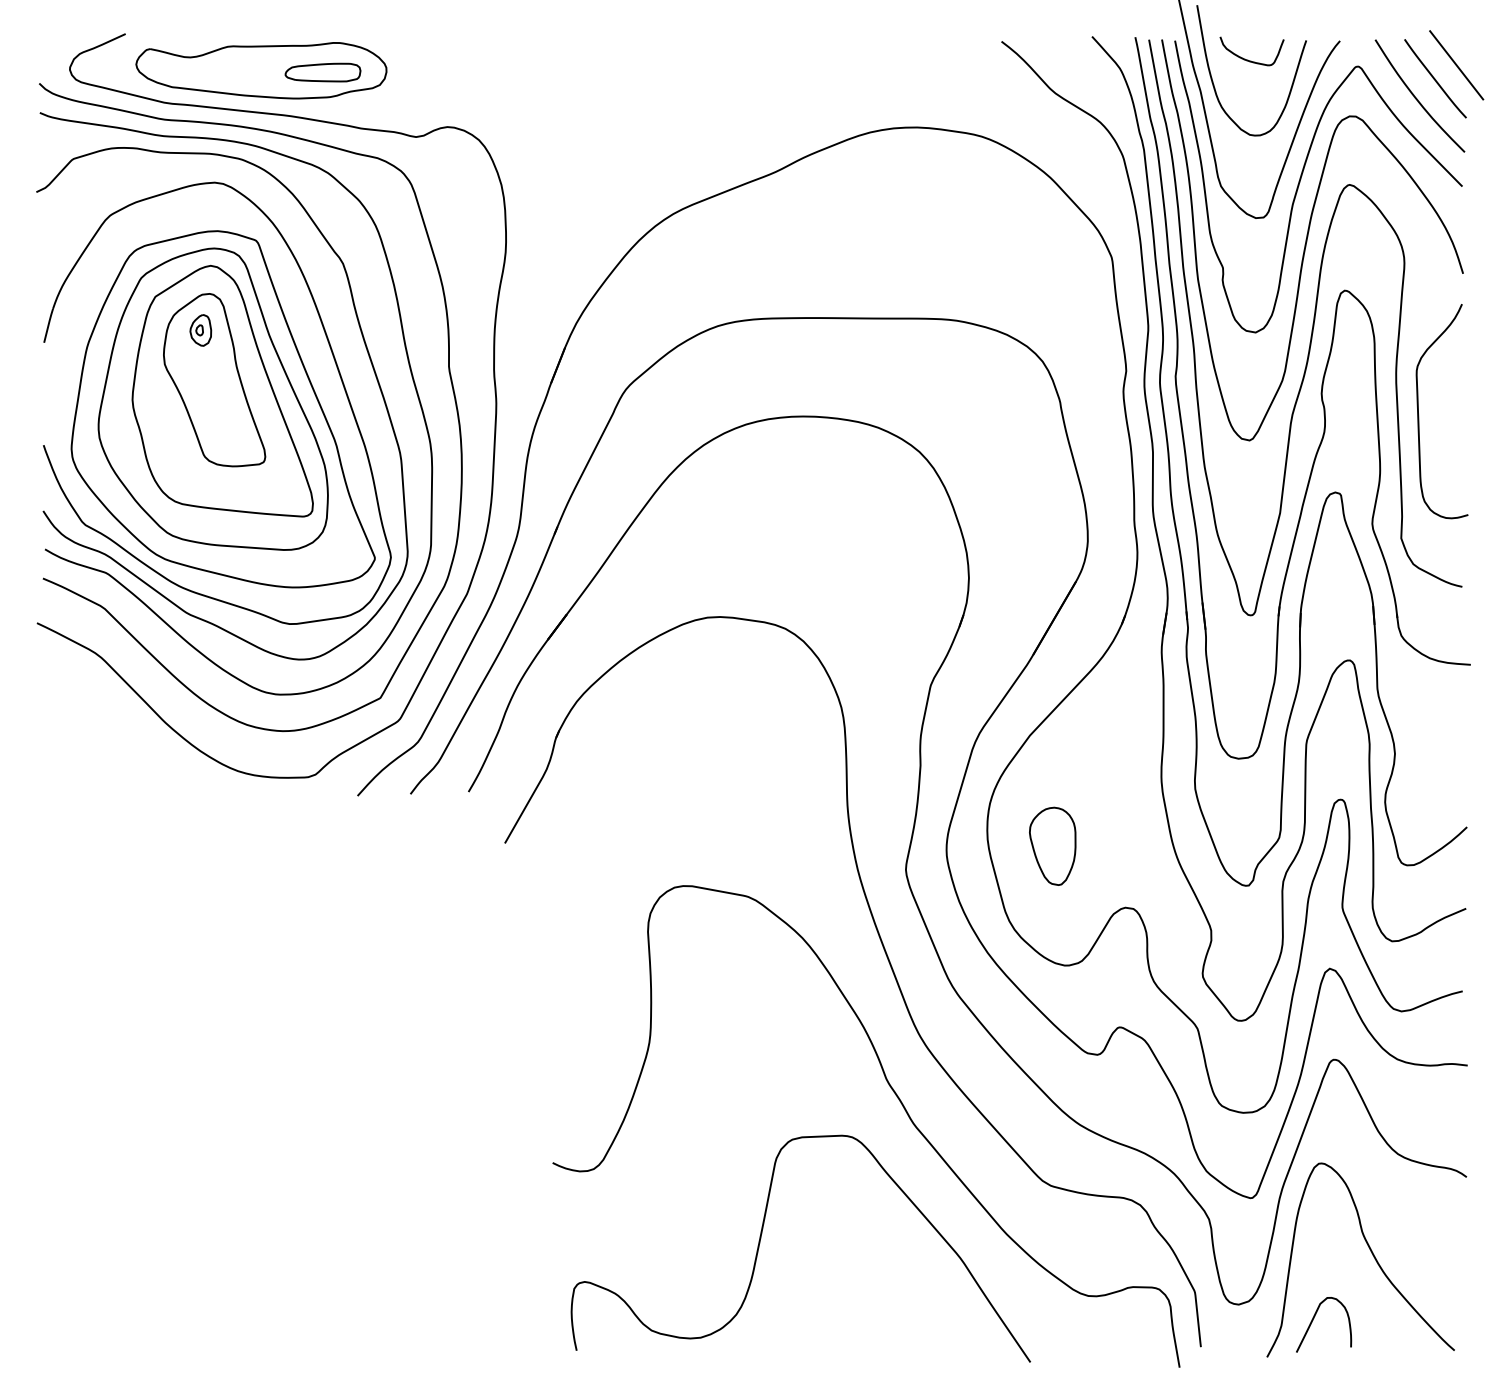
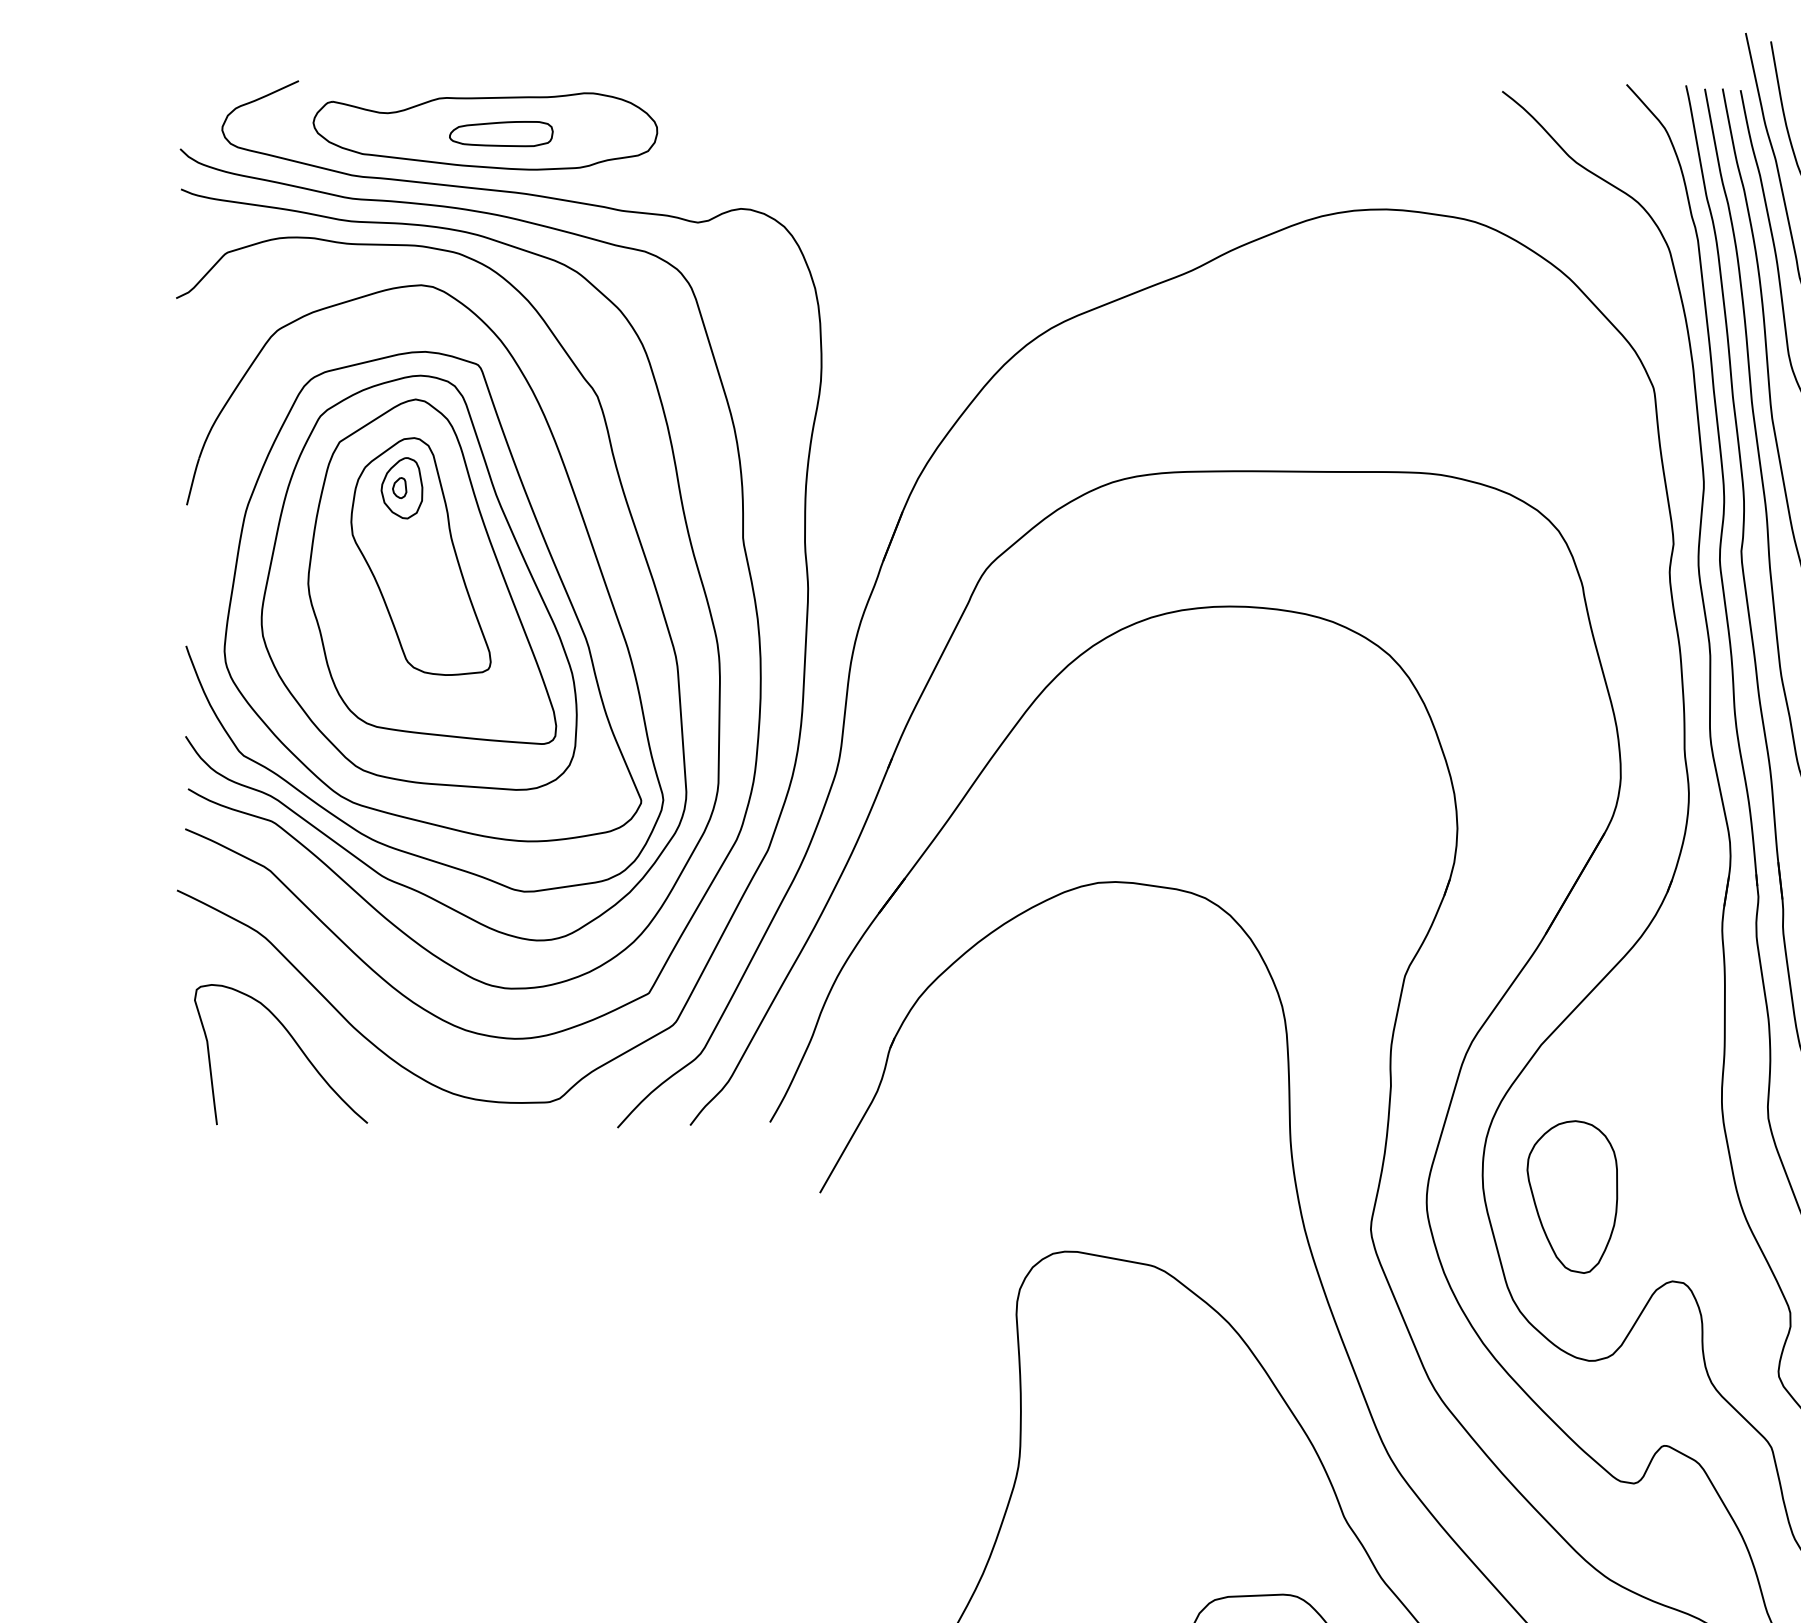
part: (322, 72) -> (500, 133), moved
part: (200, 330) -> (401, 488), size x1.43
curve: (122, 734) -> (294, 1043), added
part: (1052, 846) -> (1572, 1197), size x1.43

